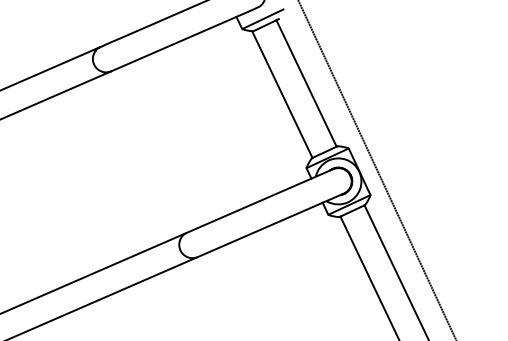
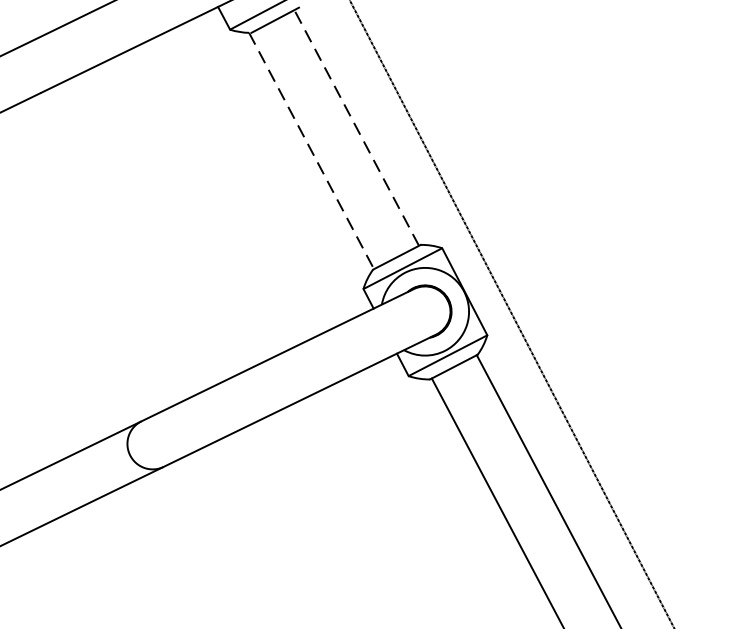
line: (306, 83) -> (356, 128), solid -> dashed
line: (282, 95) -> (311, 152), solid -> dashed

